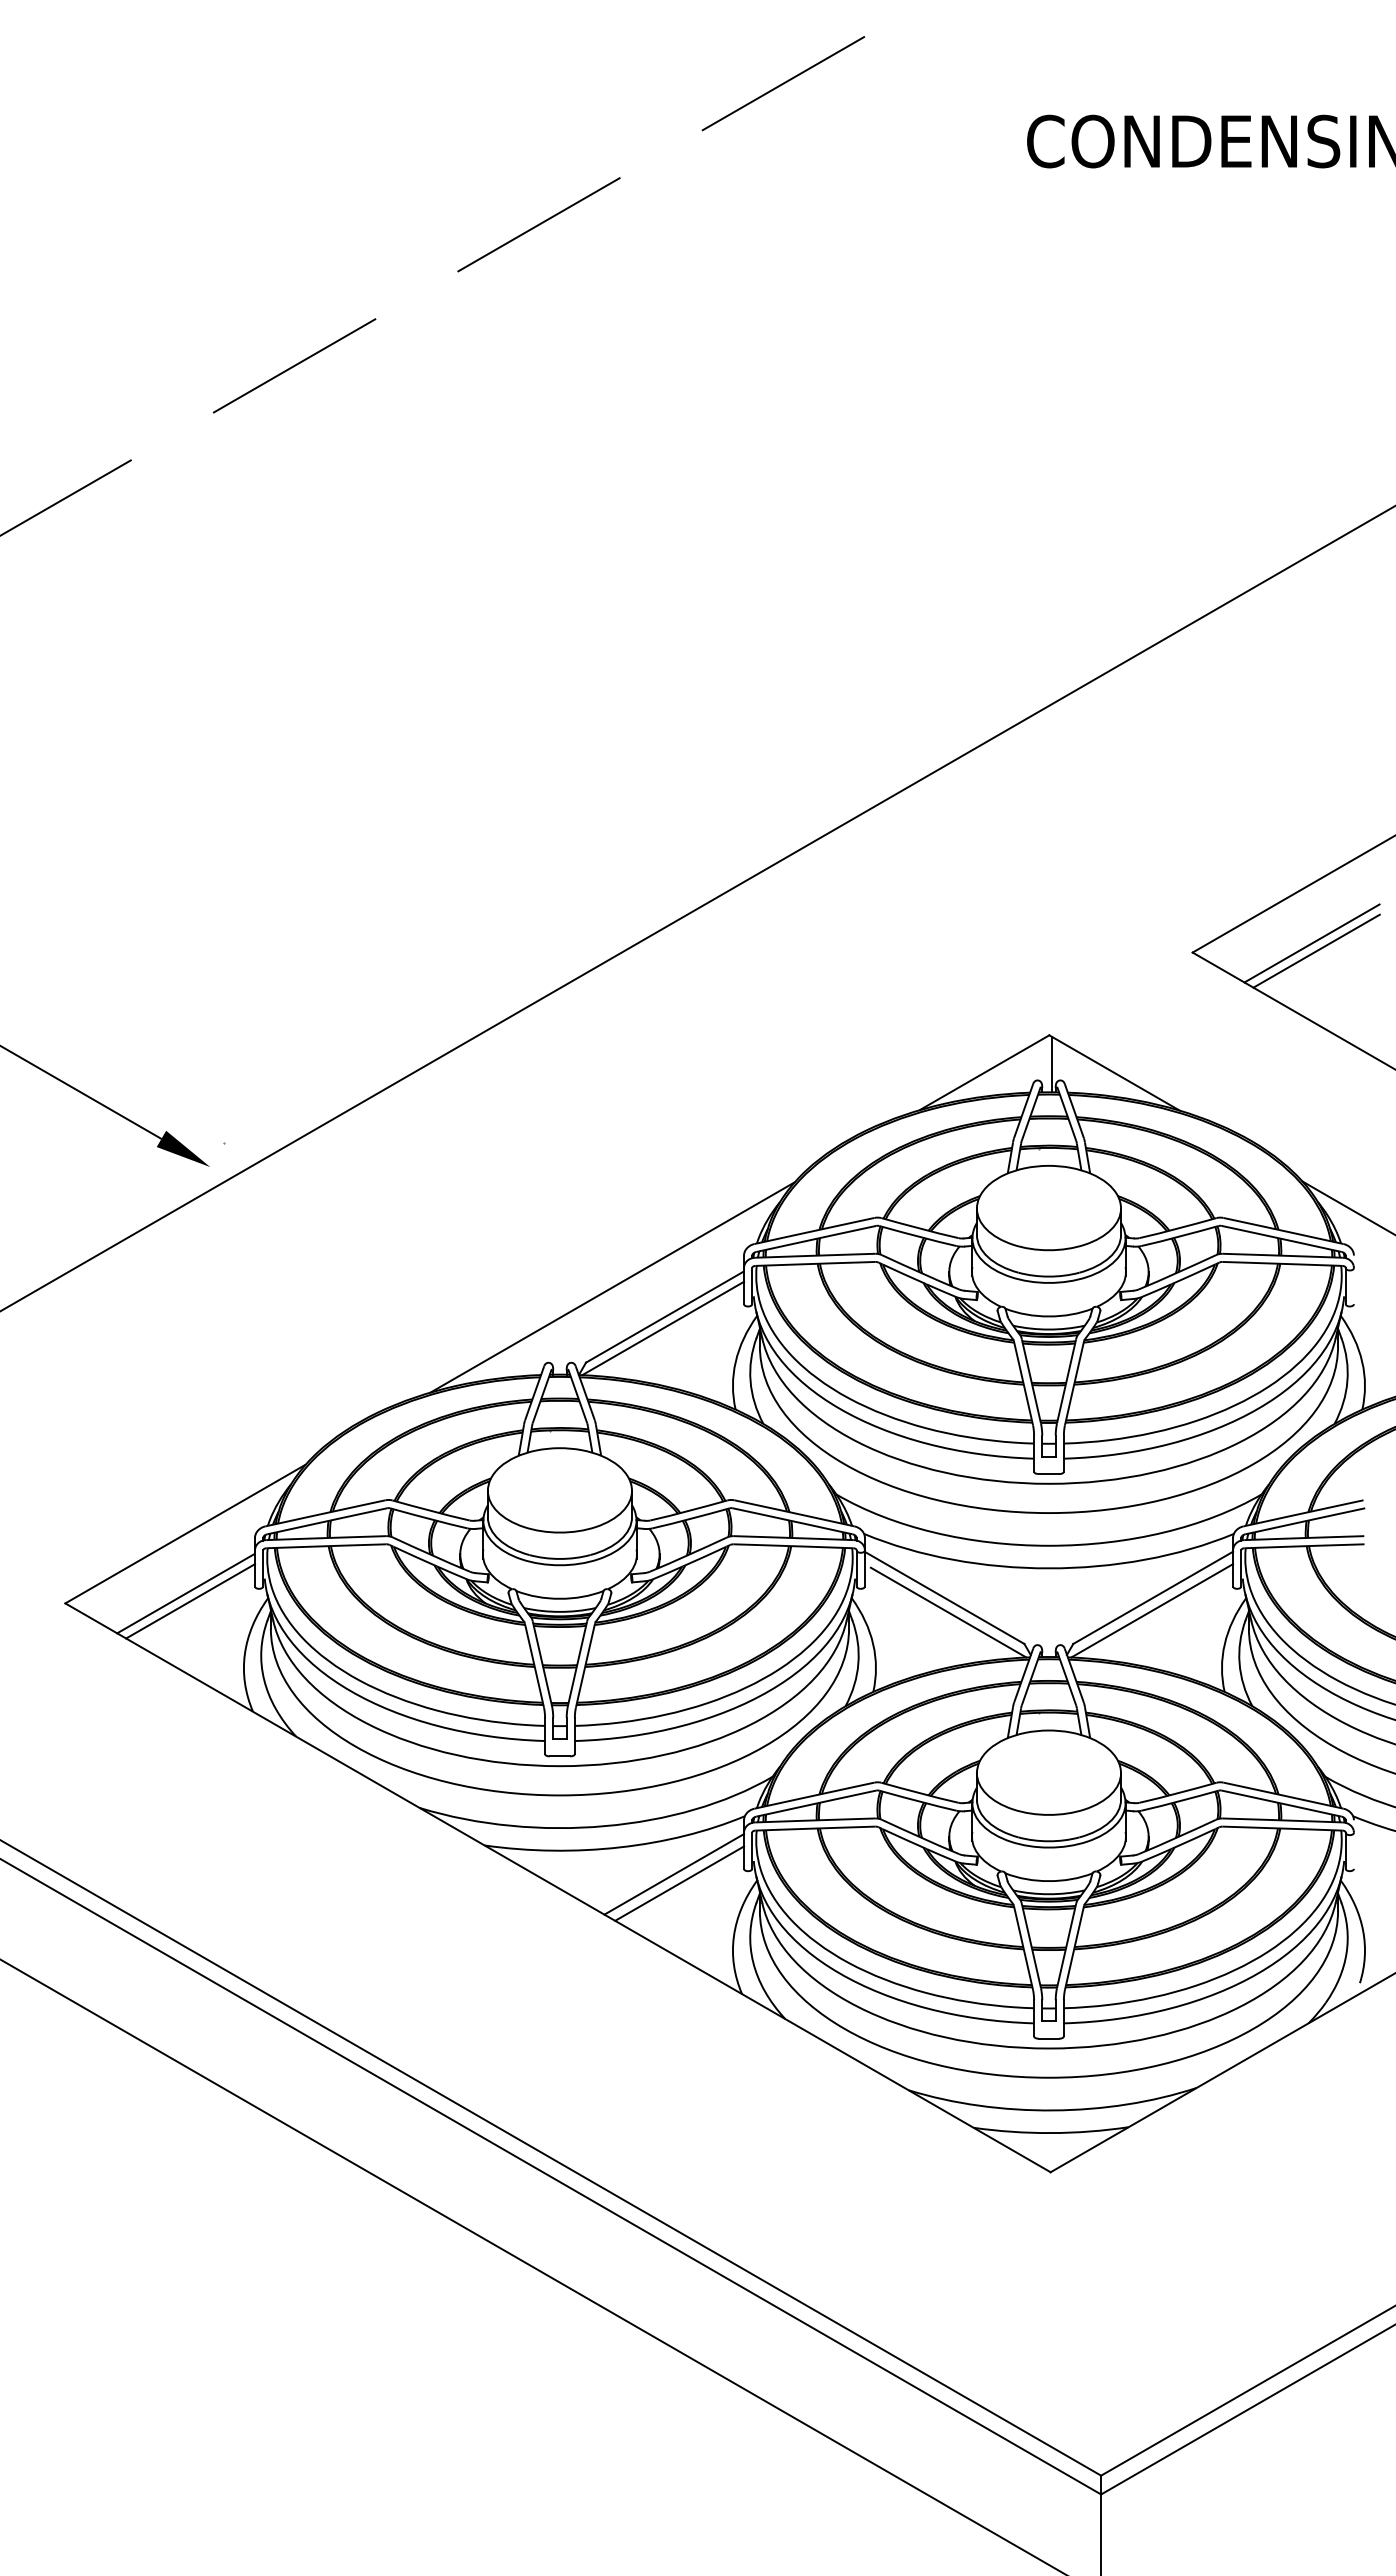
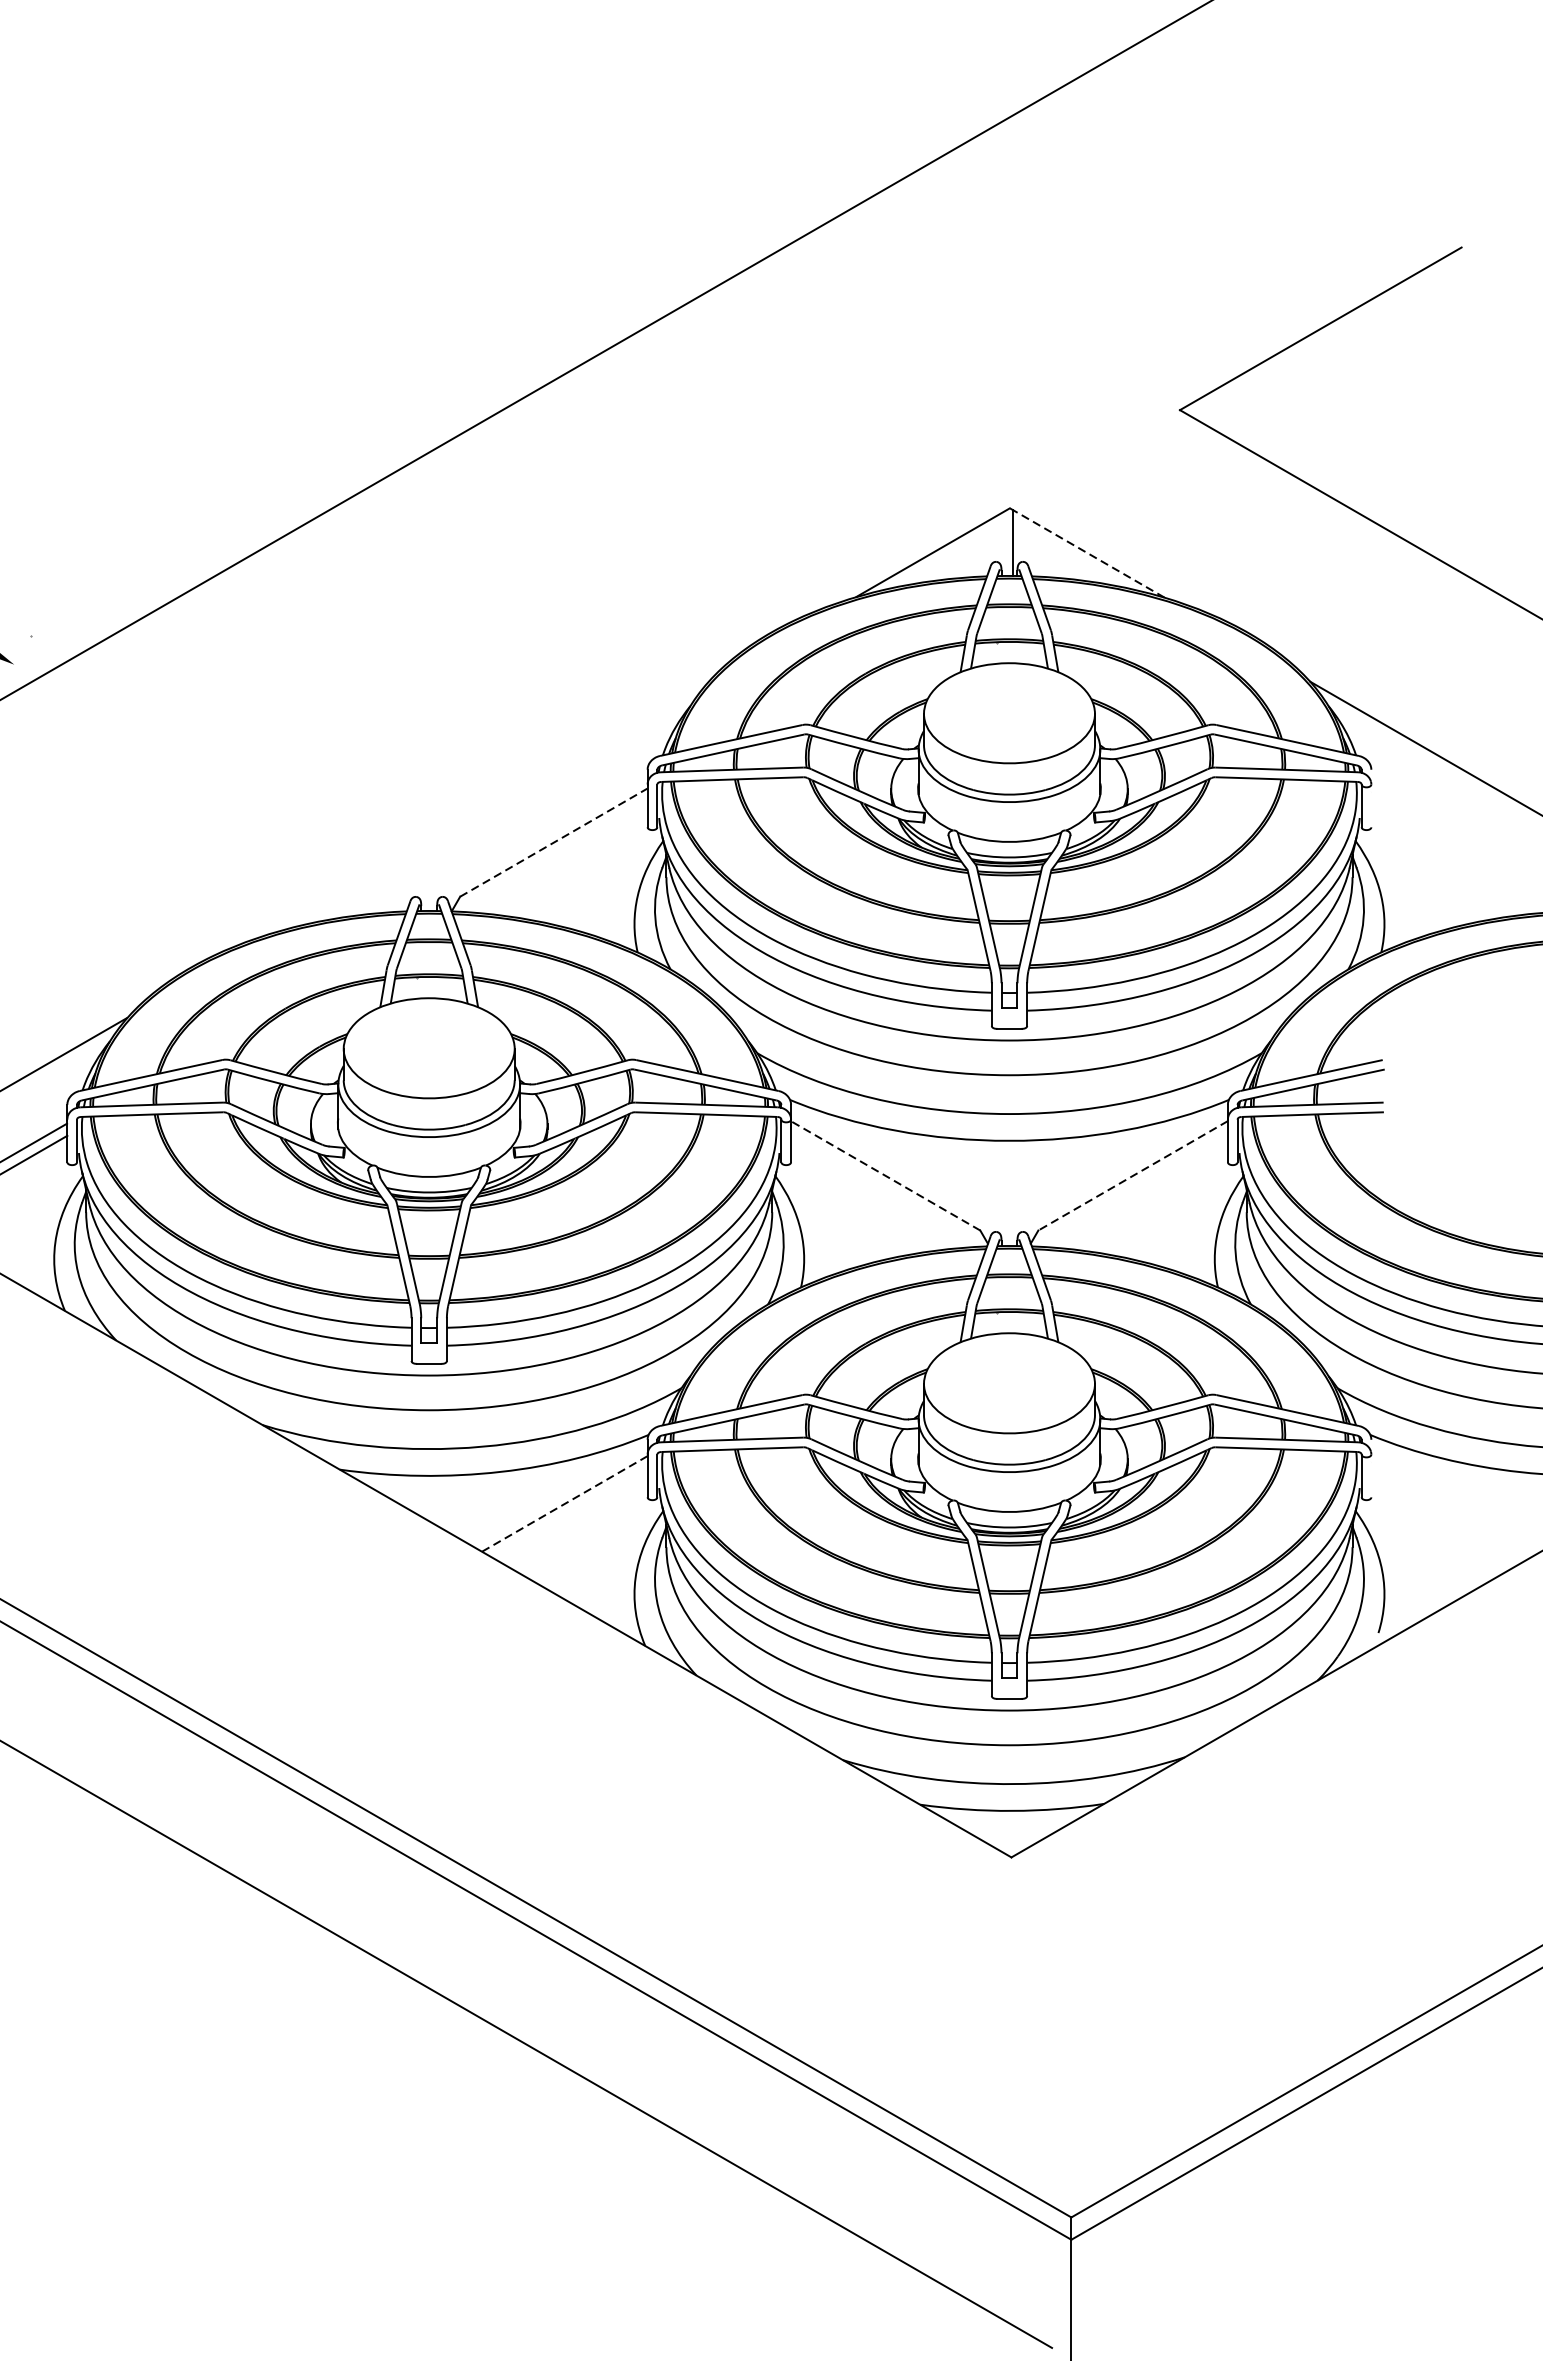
line: (1311, 943) -> (1320, 399), removed
line: (1316, 950) -> (1326, 407), removed
line: (1114, 1072) -> (1087, 552), solid -> dashed
line: (612, 1287) -> (491, 807), removed
line: (665, 1316) -> (554, 841), solid -> dashed
line: (663, 1328) -> (552, 856), removed
line: (944, 1597) -> (885, 1175), solid -> dashed
line: (1152, 1598) -> (1132, 1176), solid -> dashed
line: (1152, 1610) -> (1132, 1190), removed
line: (948, 1612) -> (890, 1193), removed
line: (674, 1874) -> (565, 1504), solid -> dashed
line: (679, 1883) -> (571, 1514), removed

